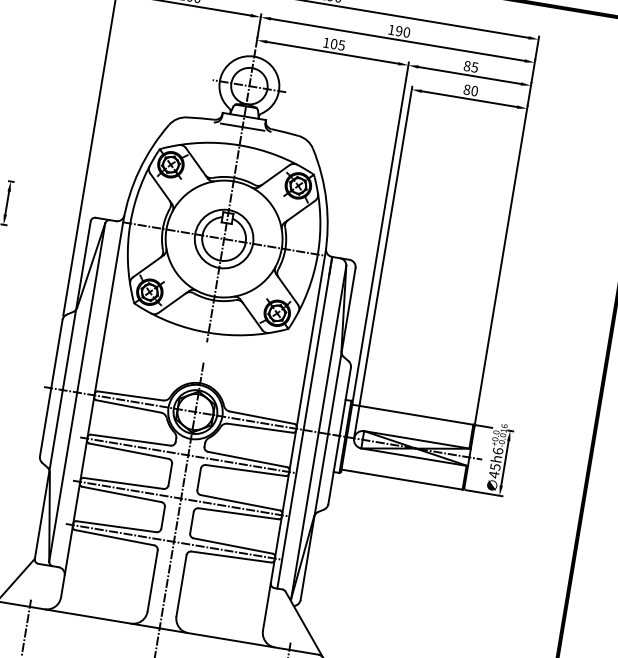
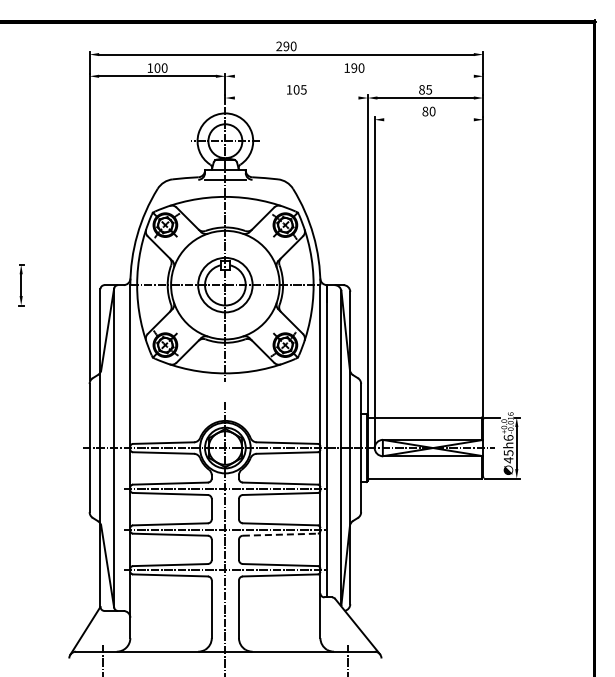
line: (396, 39) -> (353, 76), removed
line: (332, 53) -> (296, 98), removed
line: (468, 98) -> (428, 119), removed
line: (238, 513) -> (280, 534), solid -> dashed

